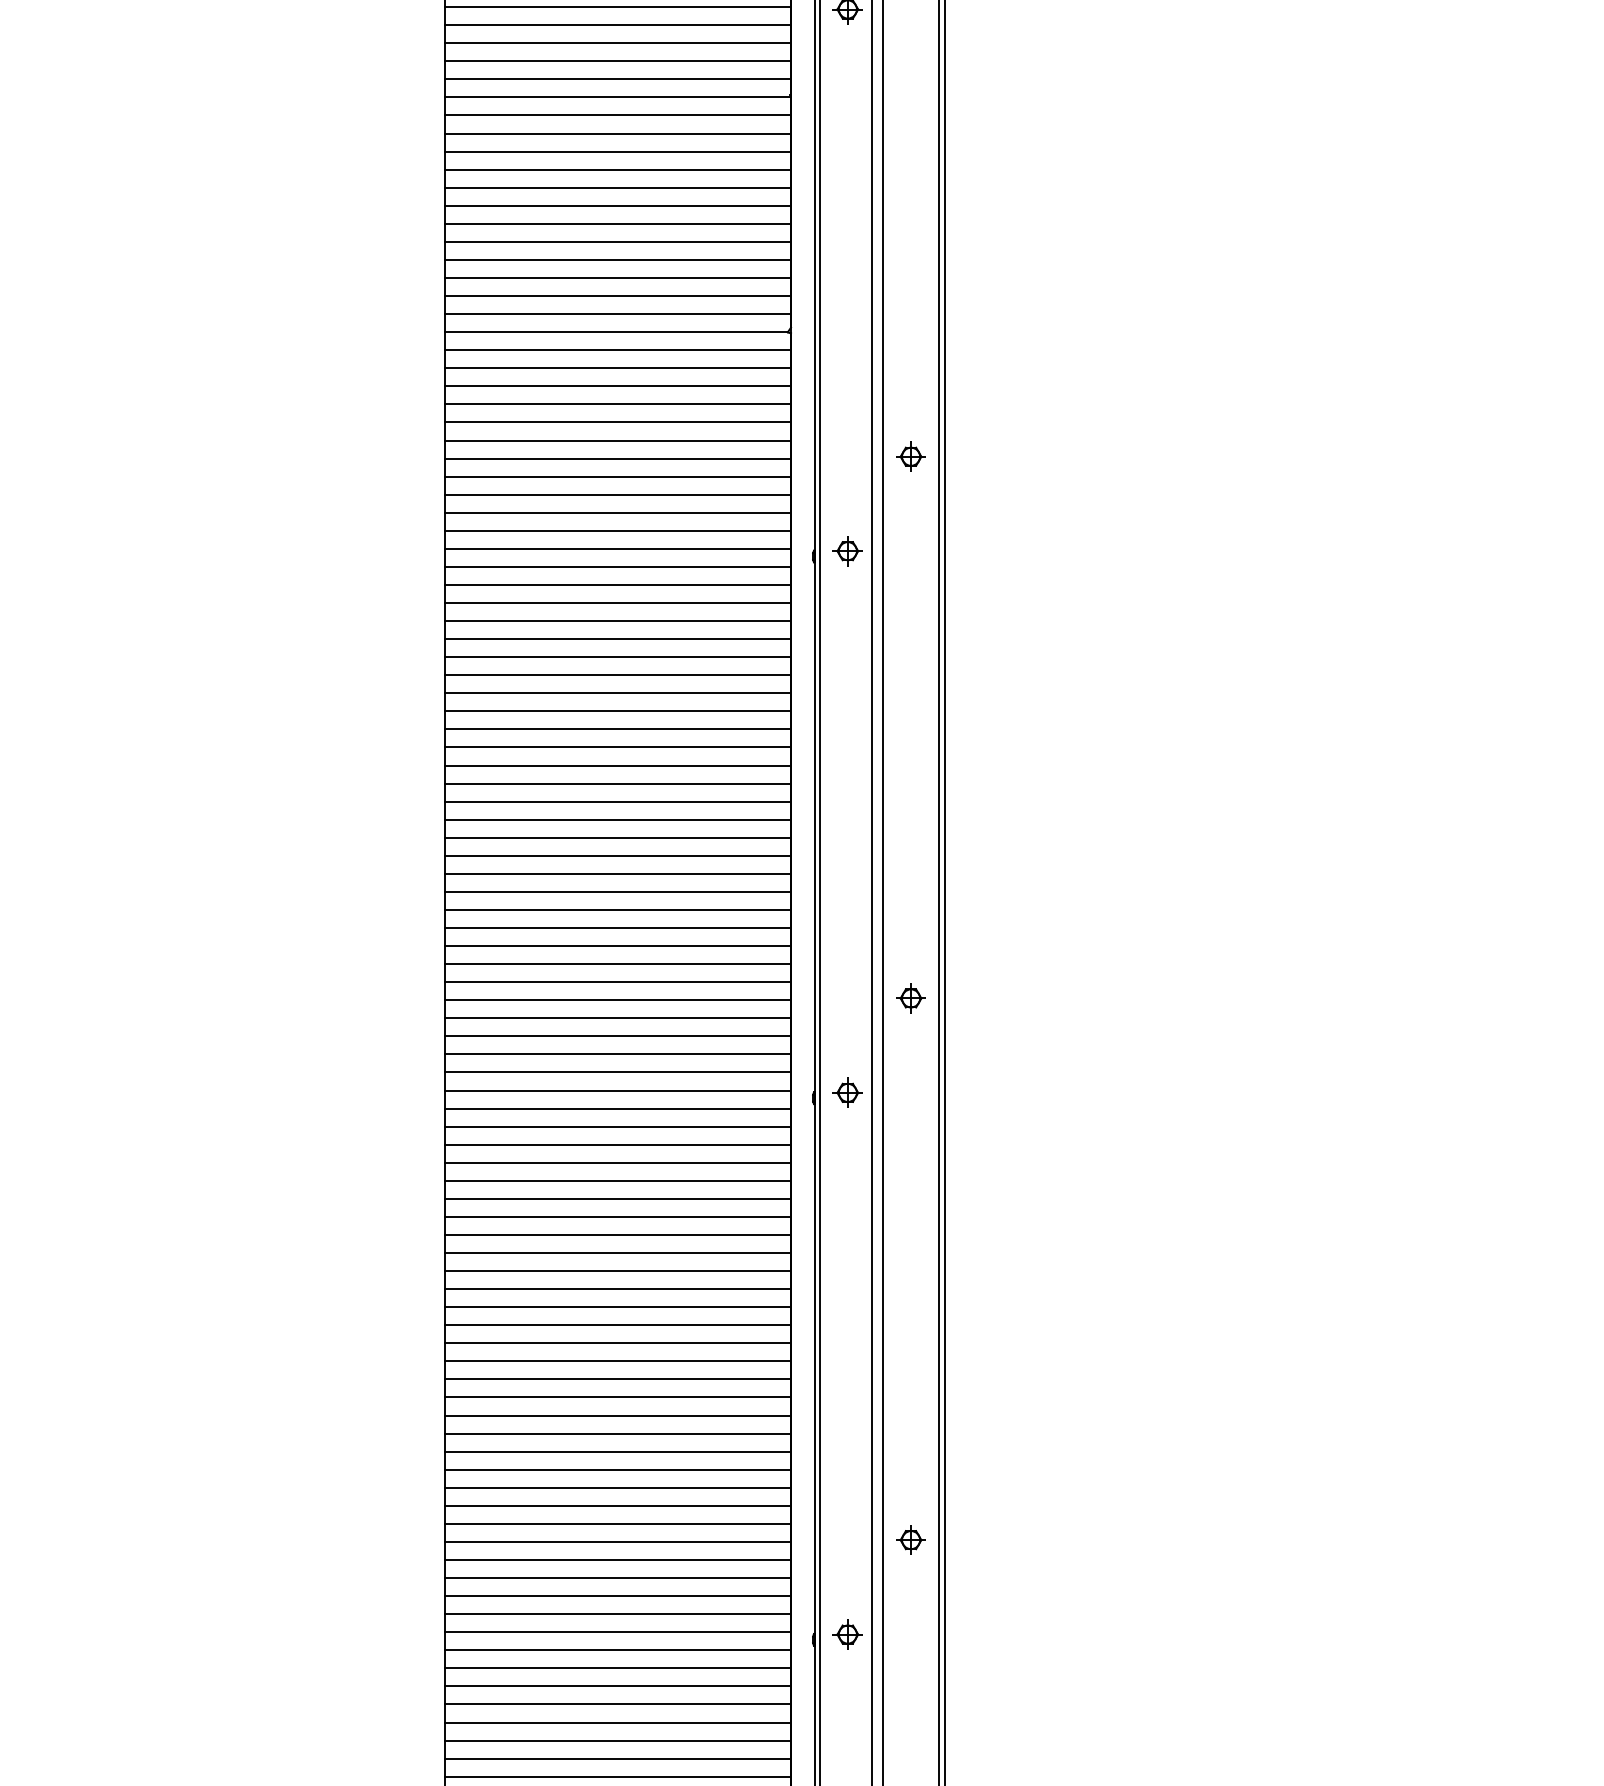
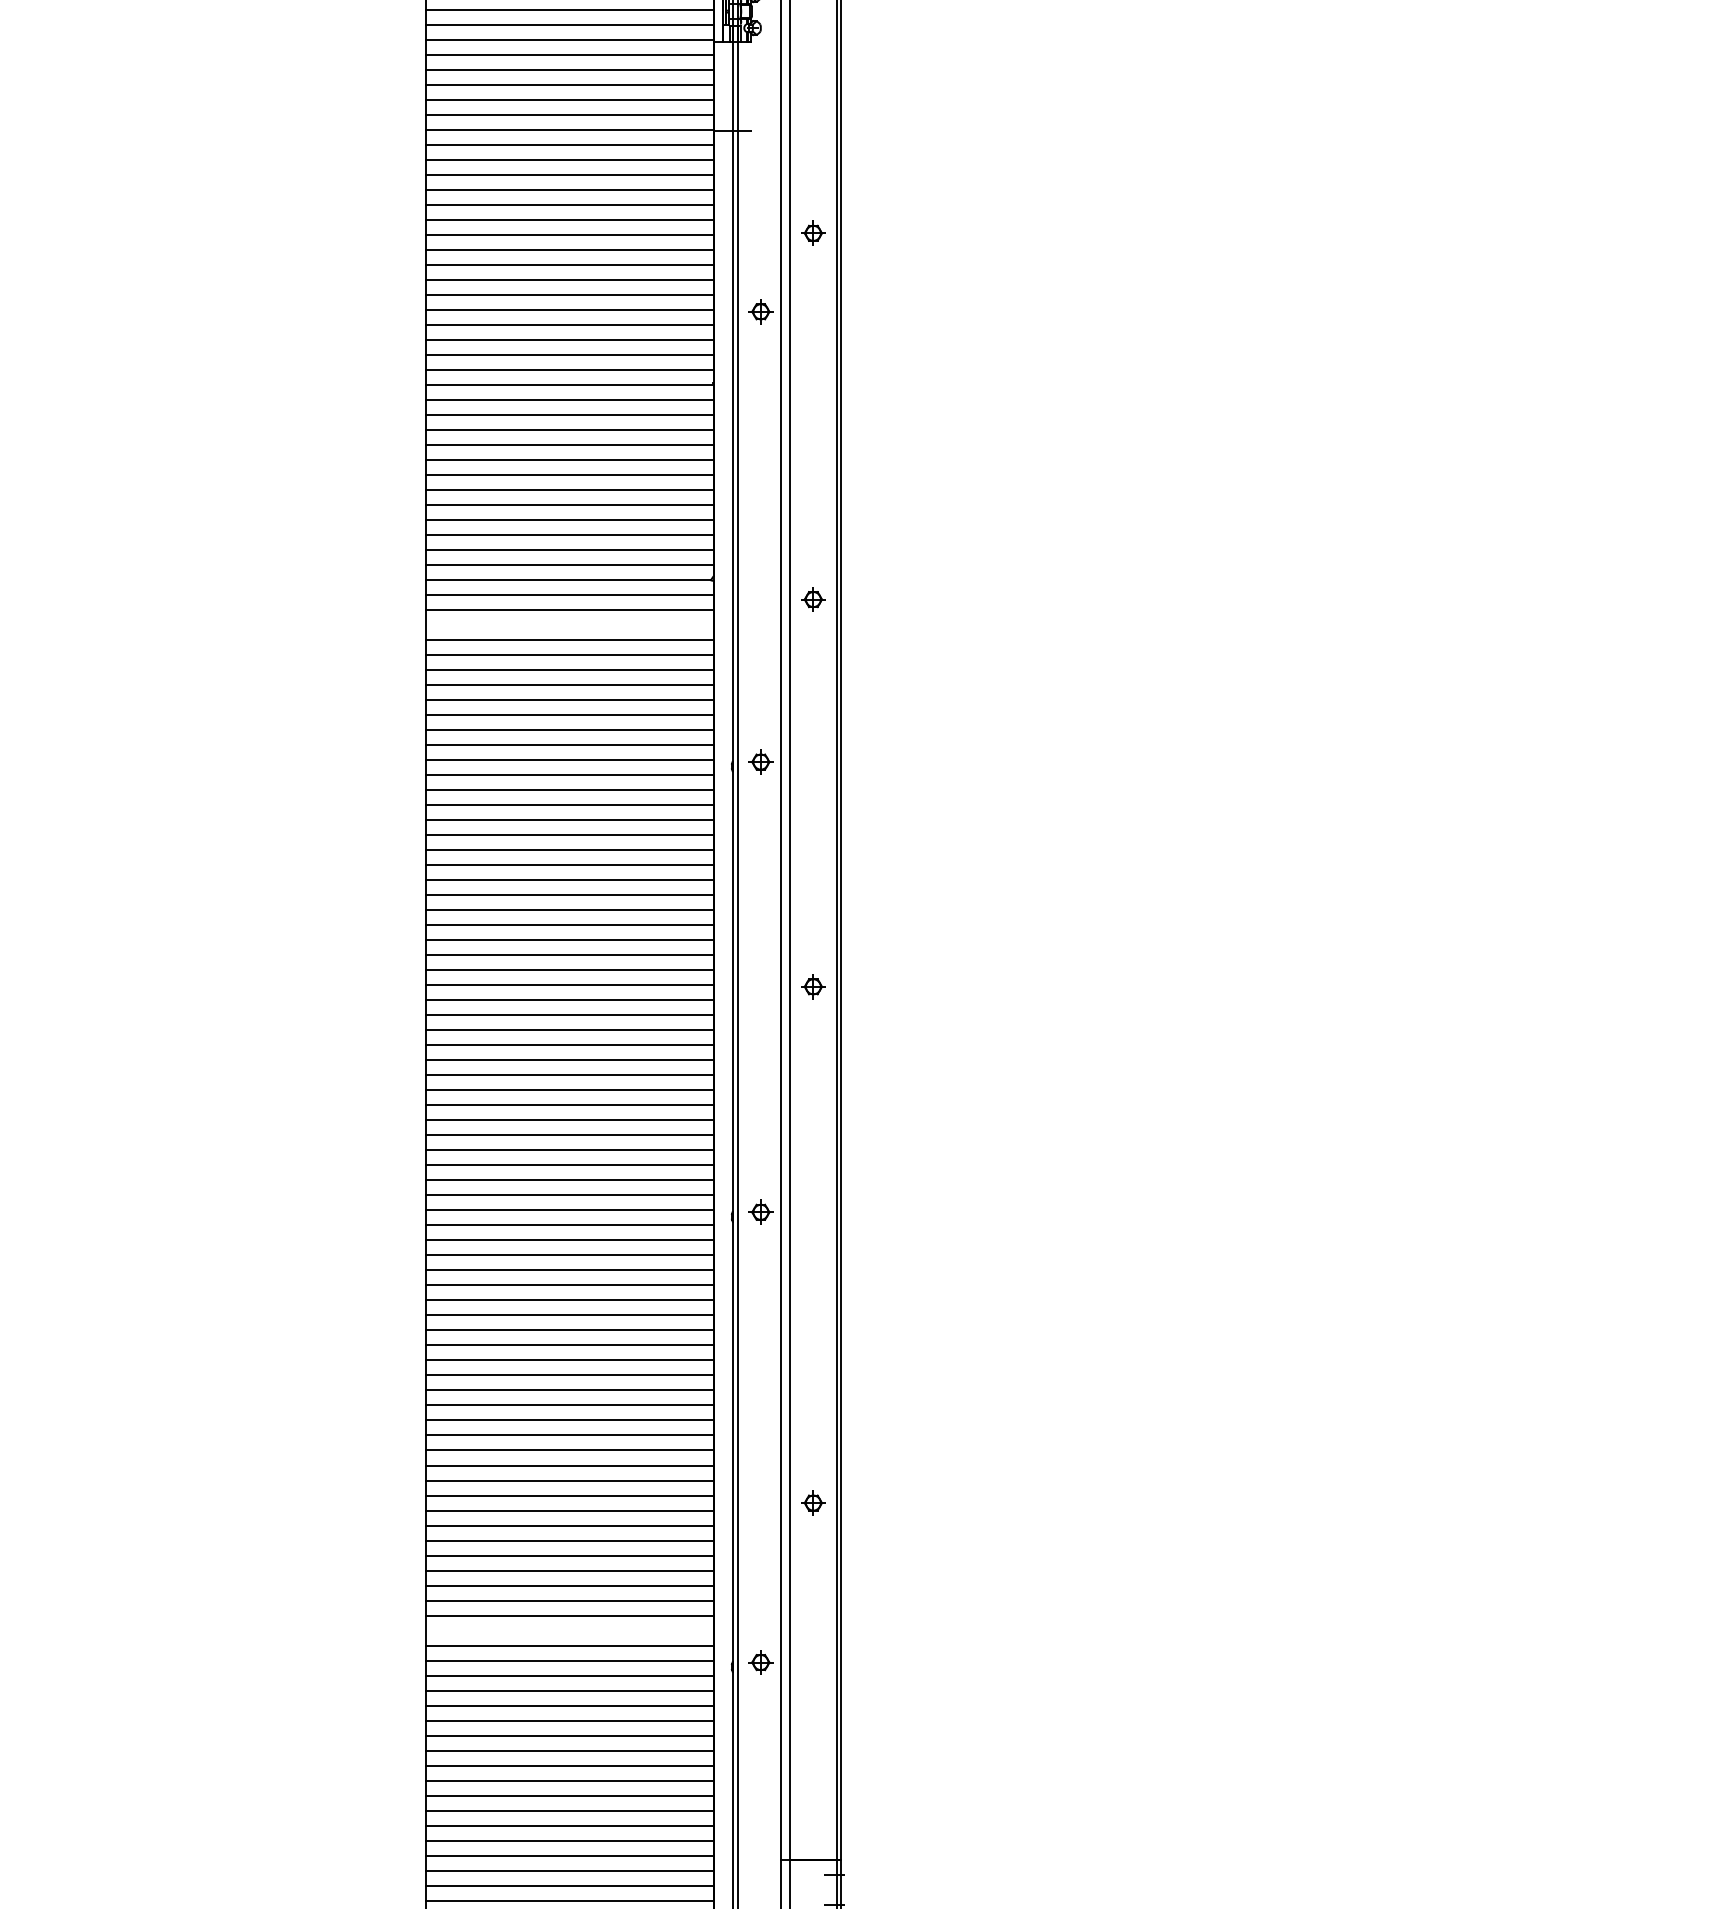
line: (617, 386) -> (569, 625), removed
part: (911, 456) -> (813, 599), moved
part: (911, 998) -> (813, 986), moved
part: (911, 1539) -> (813, 1502), moved
line: (617, 1595) -> (569, 1630), removed

